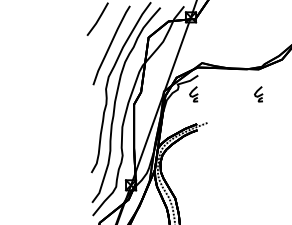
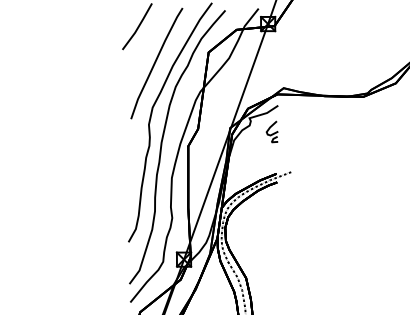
part: (258, 93) -> (362, 131), removed

